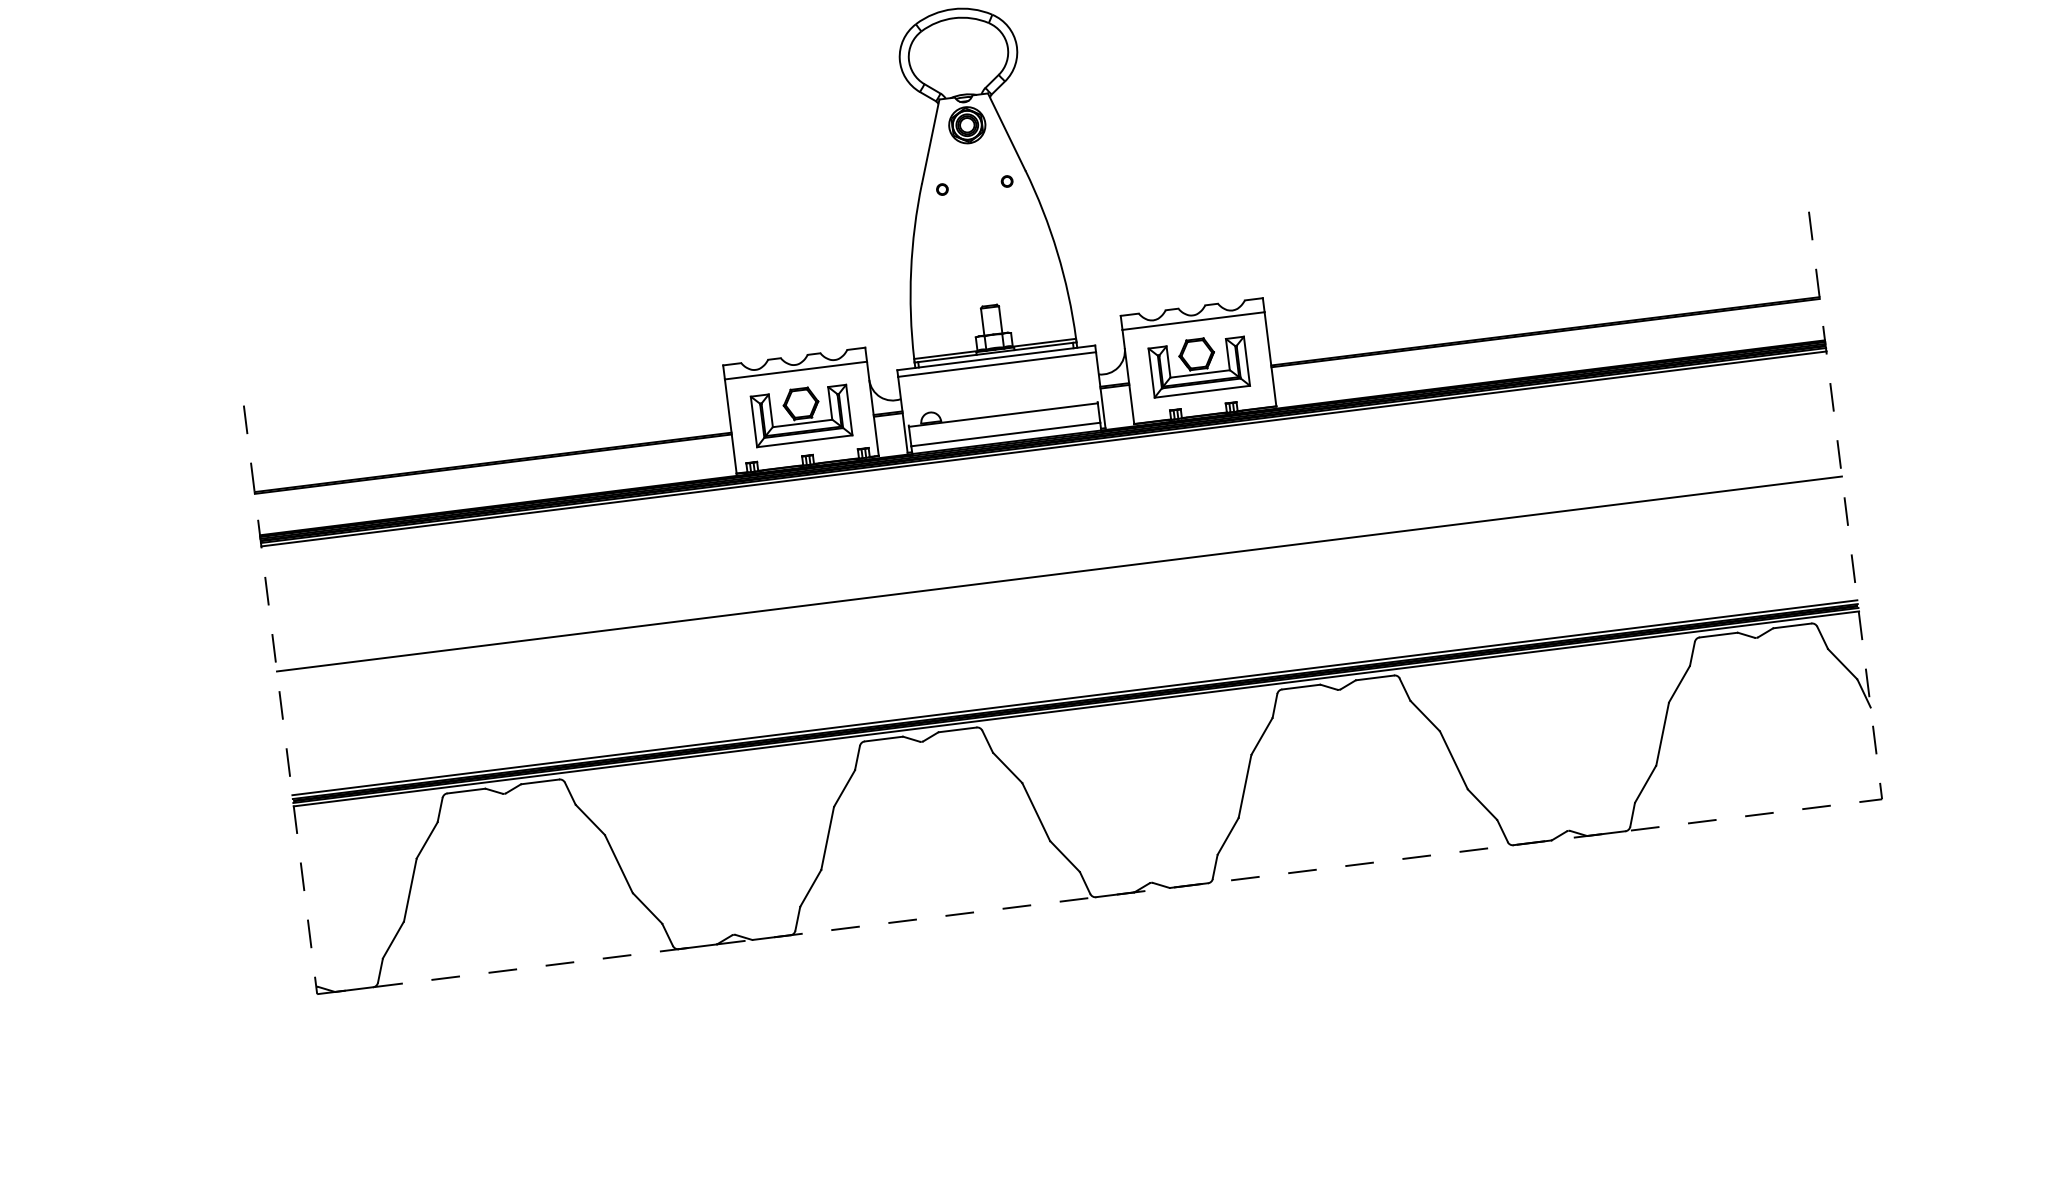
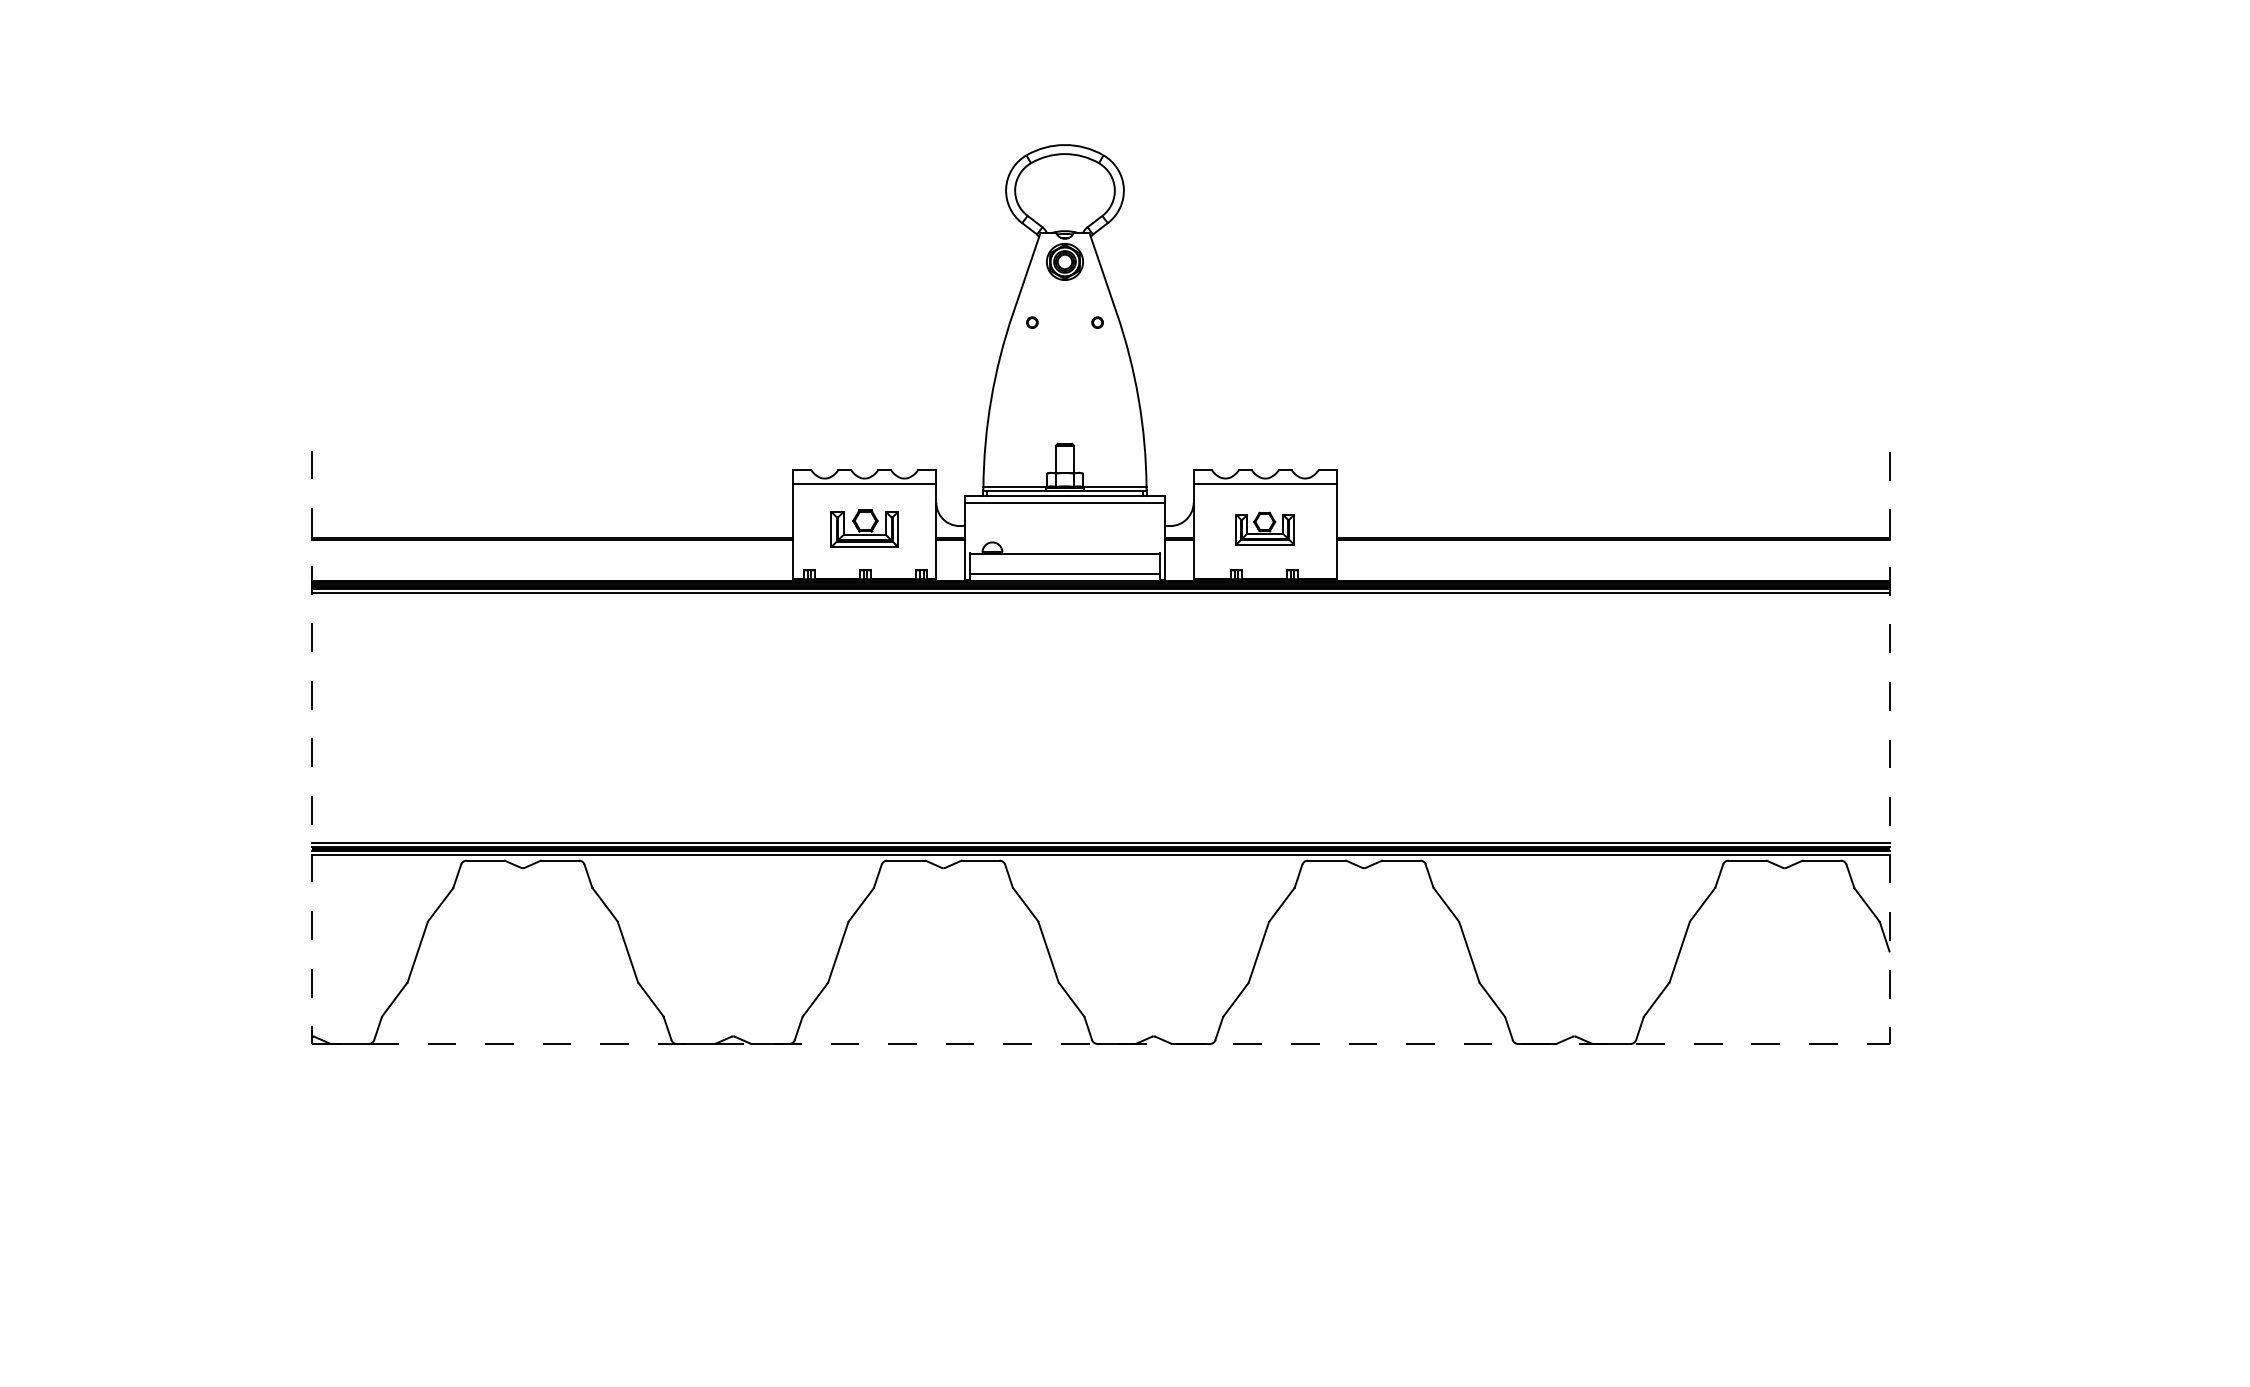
part: (1198, 365) -> (1264, 528), size x0.6
part: (801, 414) -> (864, 528), size x0.7
line: (1058, 573) -> (1100, 718), removed

